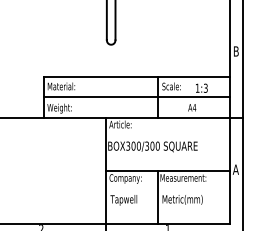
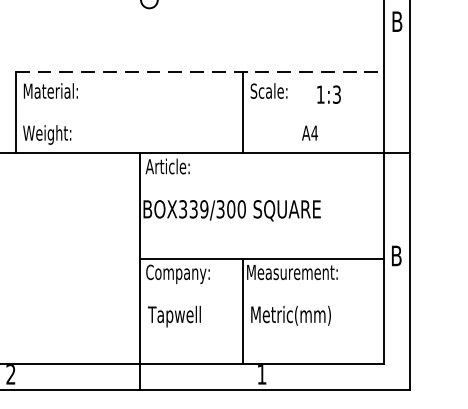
line: (137, 76) -> (201, 71), solid -> dashed
line: (136, 97) -> (199, 112), removed
text: (135, 145) -> (197, 207), BOX300/300 -> BOX339/300
text: (235, 169) -> (395, 255), A -> B

